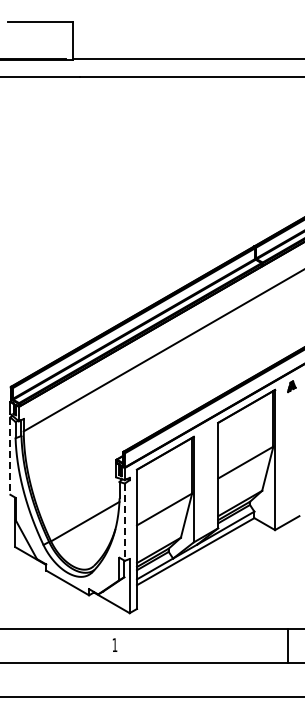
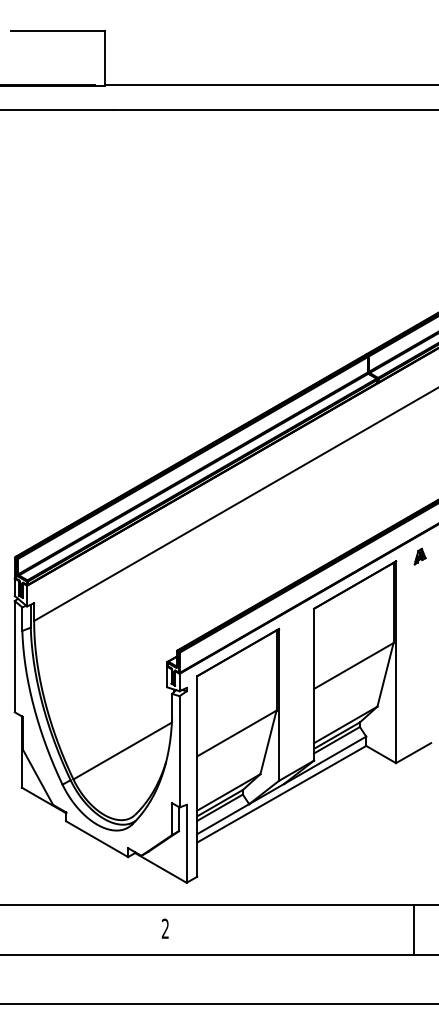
line: (10, 456) -> (15, 657), dashed -> solid
line: (124, 522) -> (179, 752), dashed -> solid
text: (114, 644) -> (164, 927), 1 -> 2

